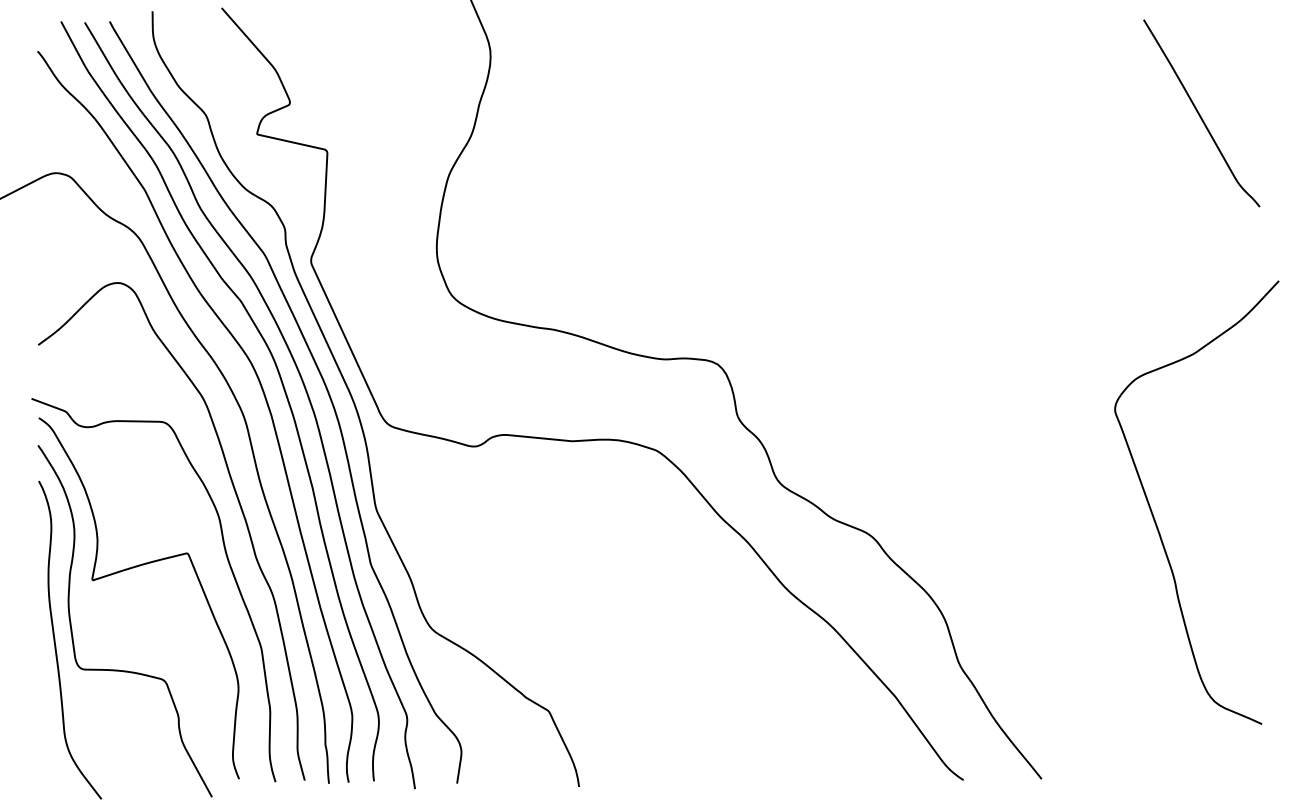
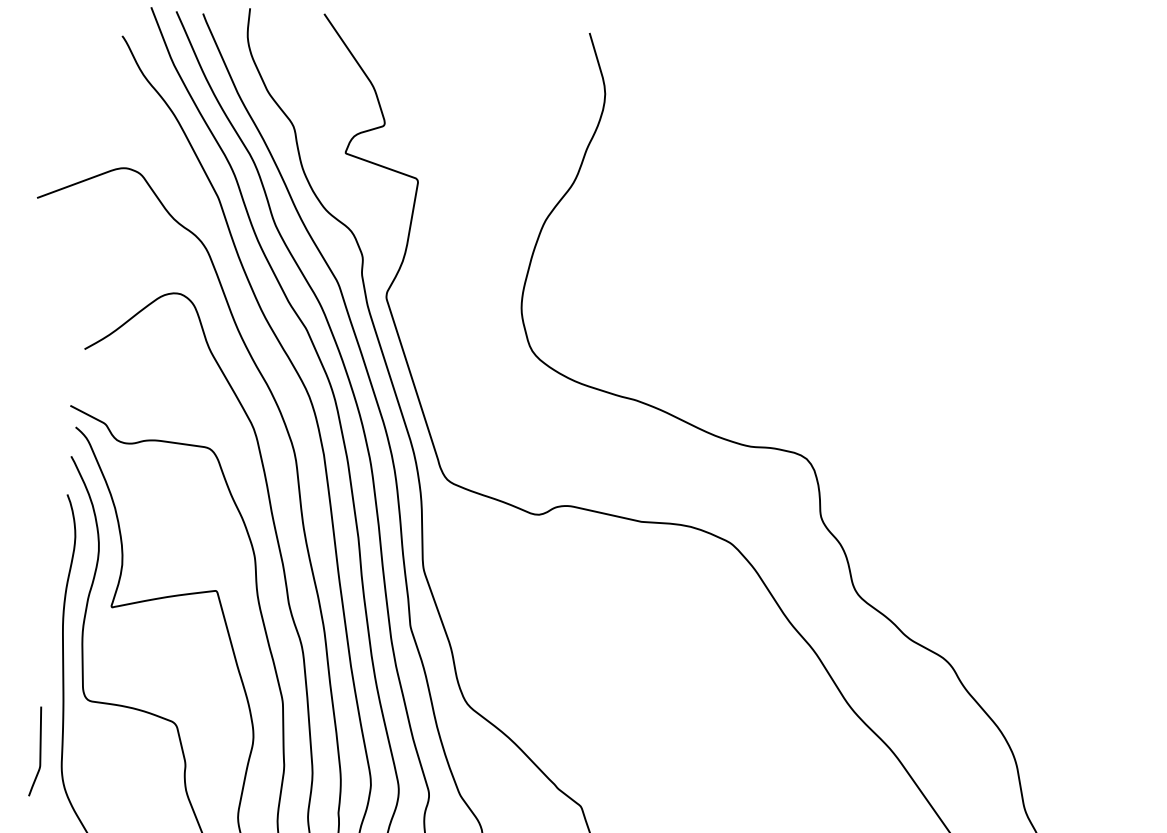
curve: (42, 722) -> (39, 752), added

